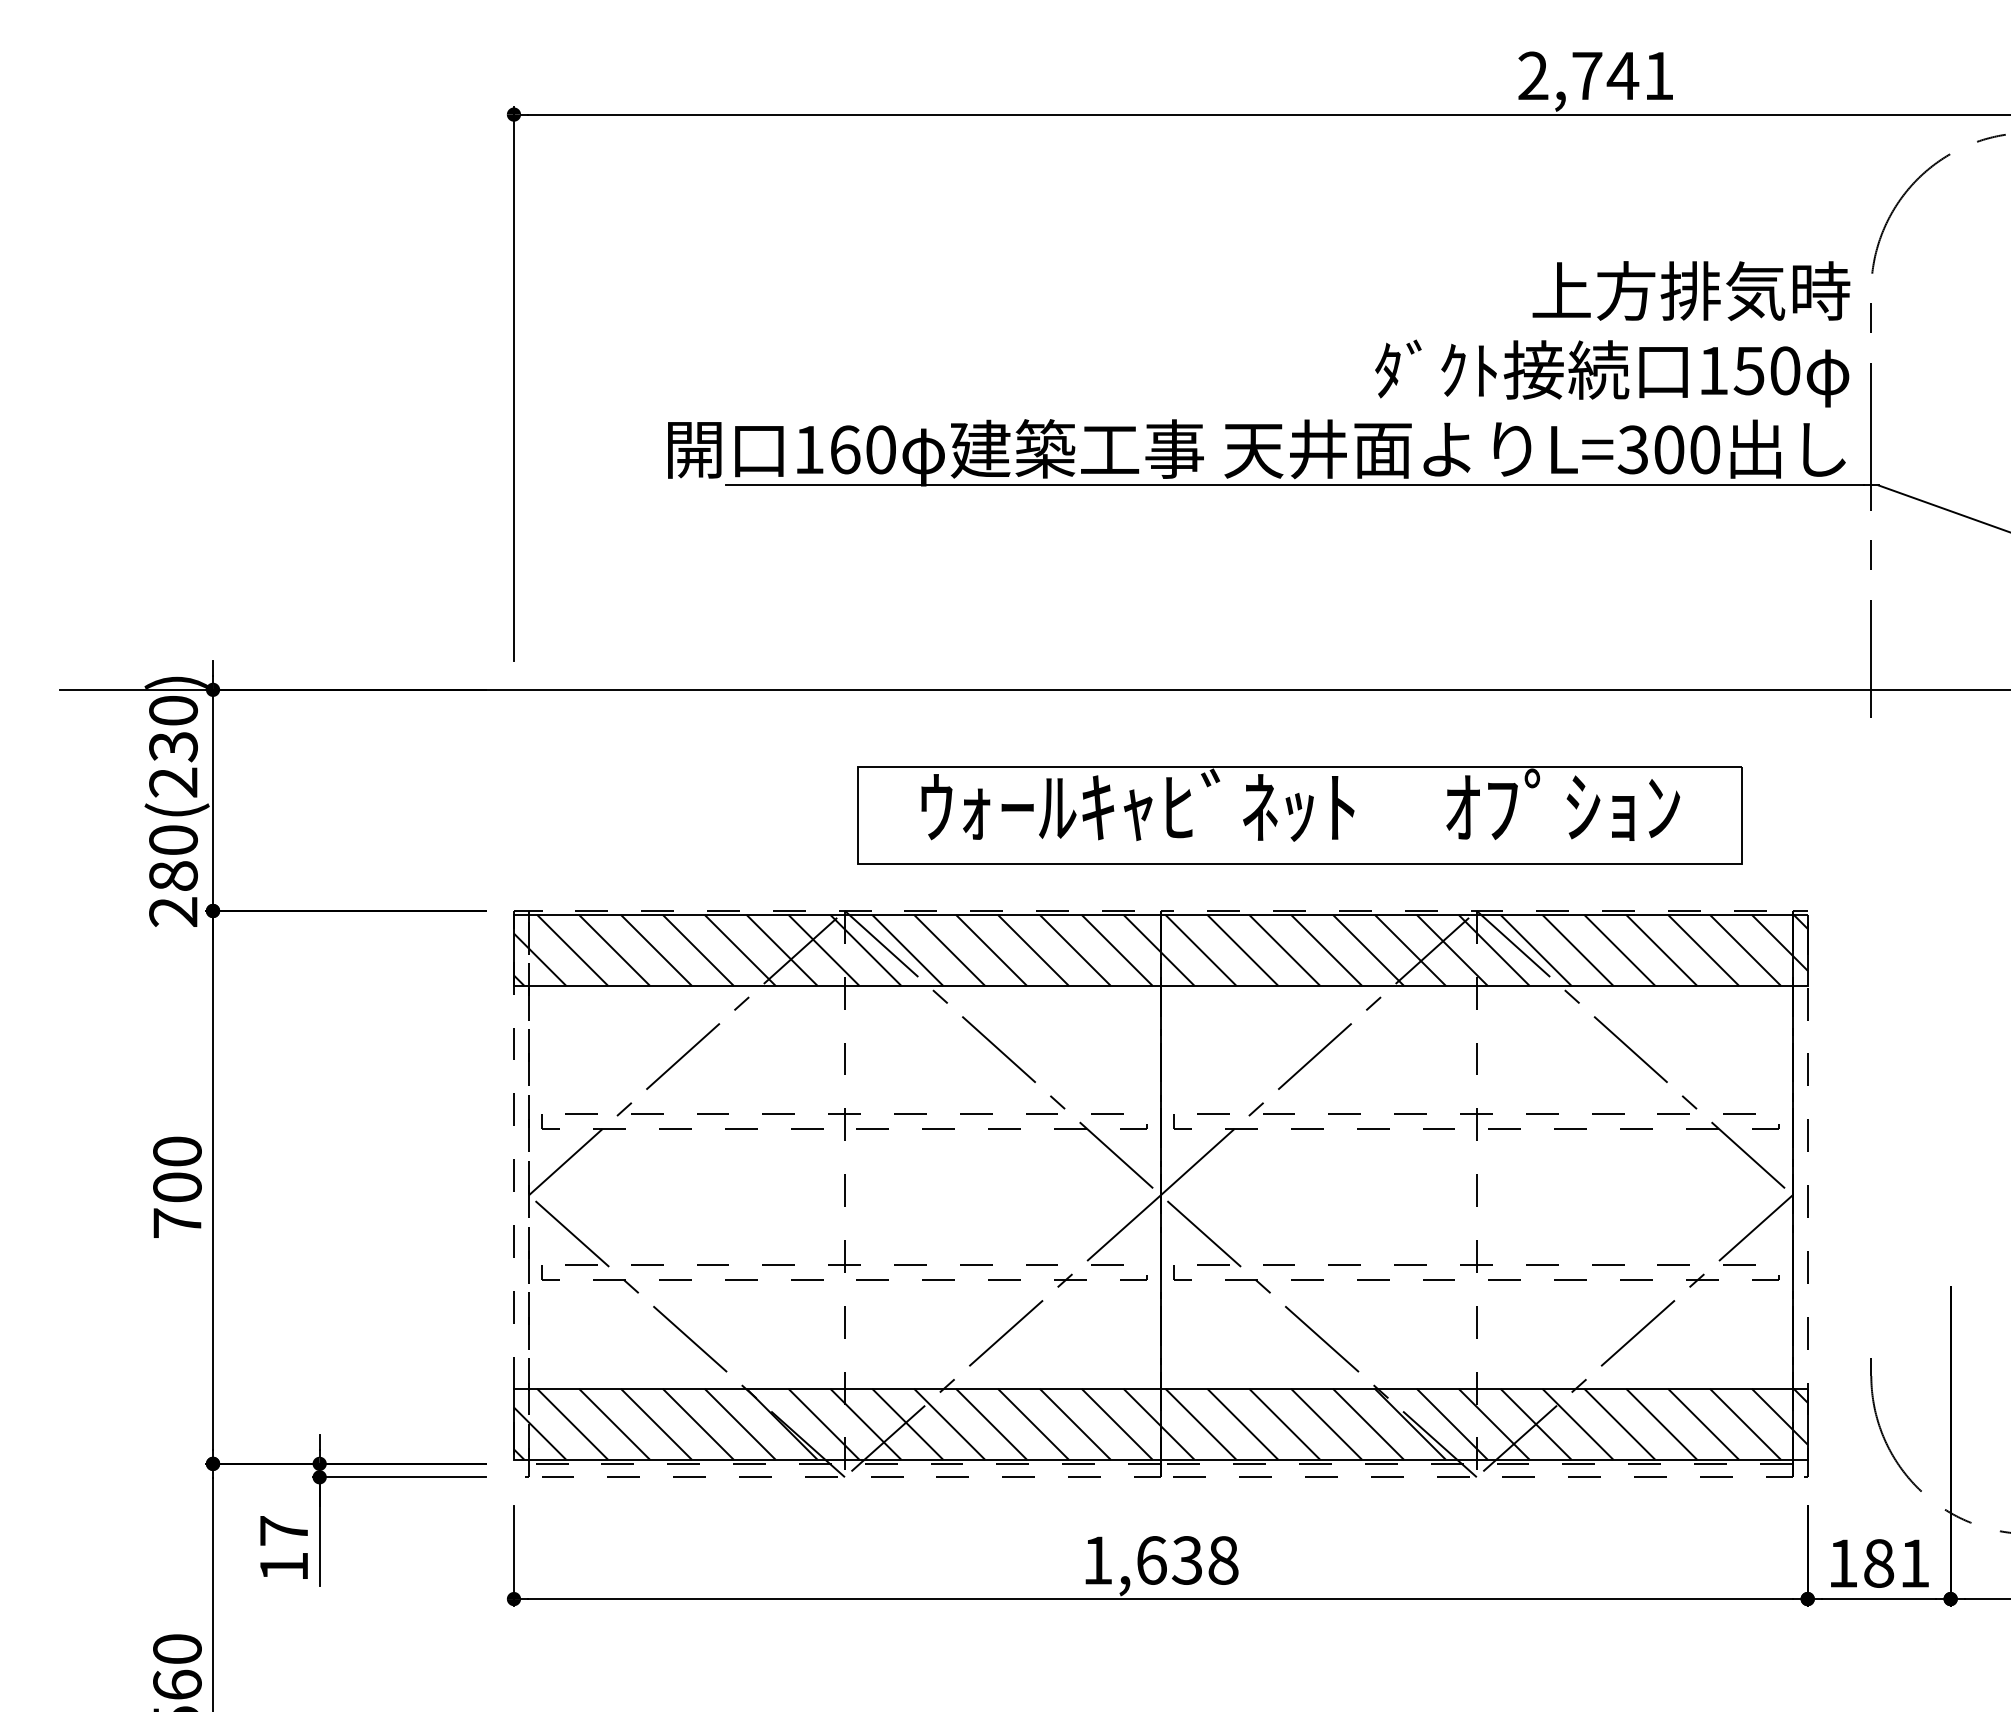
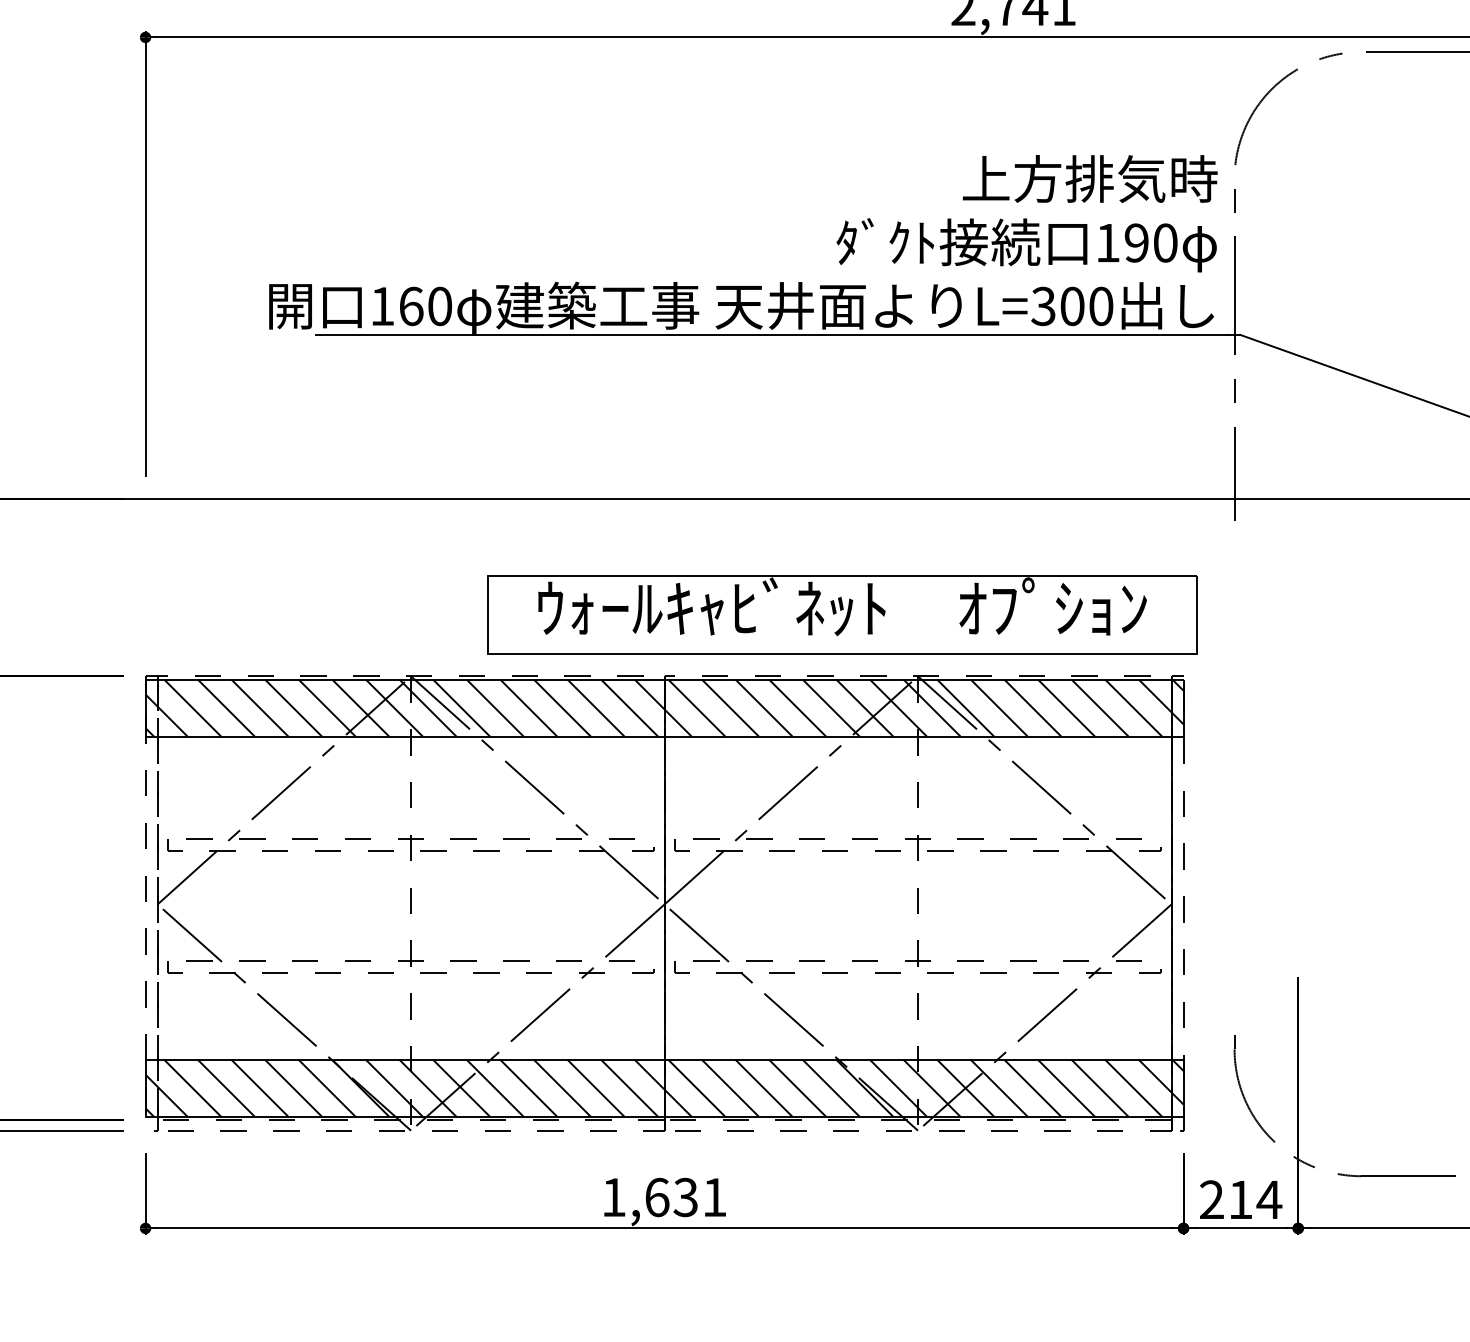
text: (1748, 370) -> (1136, 242), 150 -> 190
part: (1299, 815) -> (841, 615), moved
text: (1223, 1560) -> (714, 1197), 1,638 -> 1,631
text: (1879, 1563) -> (1241, 1199), 181 -> 214

